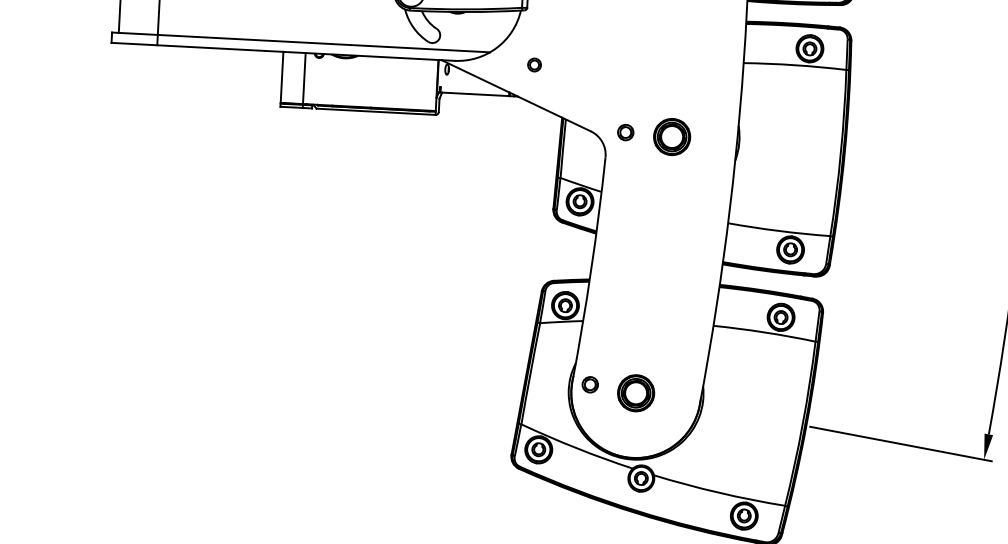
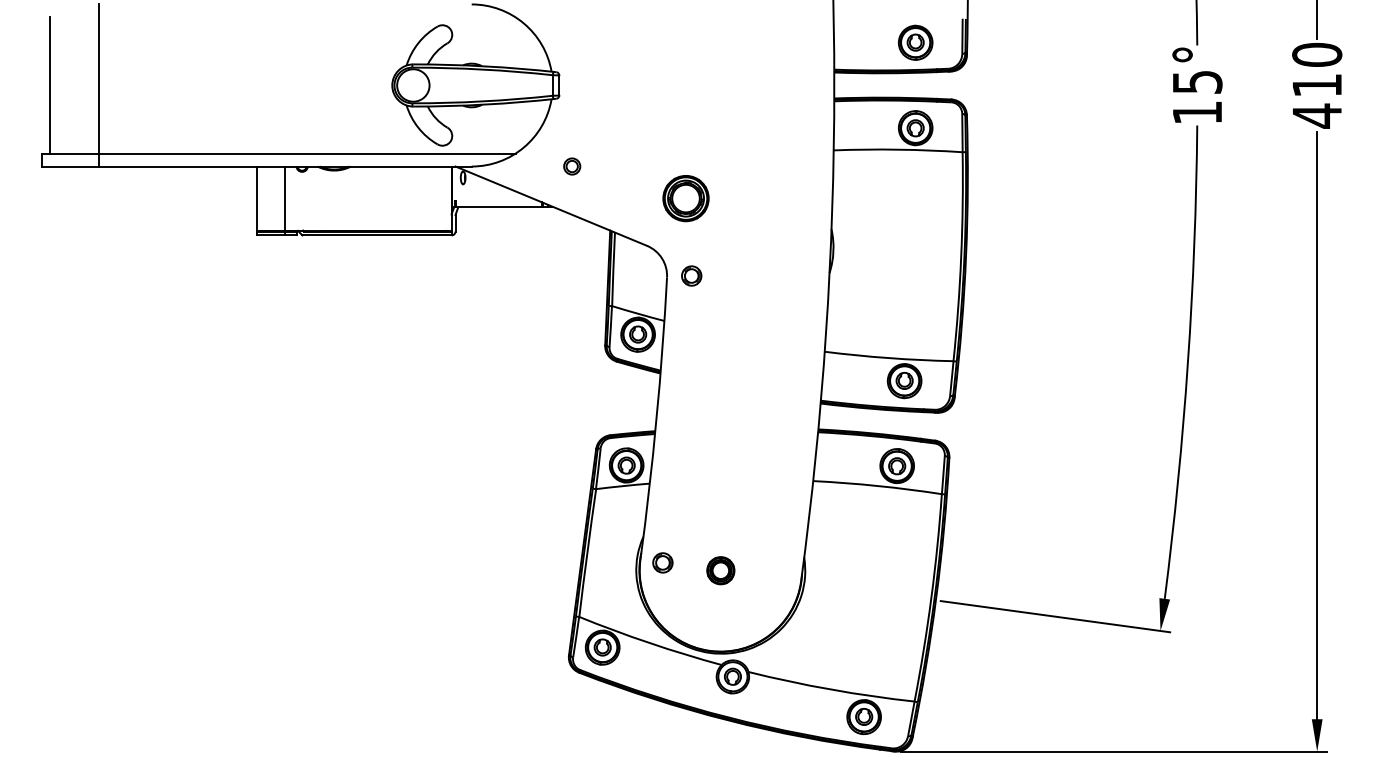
part: (625, 132) -> (691, 275), moved
part: (671, 136) -> (685, 198), moved
part: (635, 393) -> (720, 570), size x0.6

